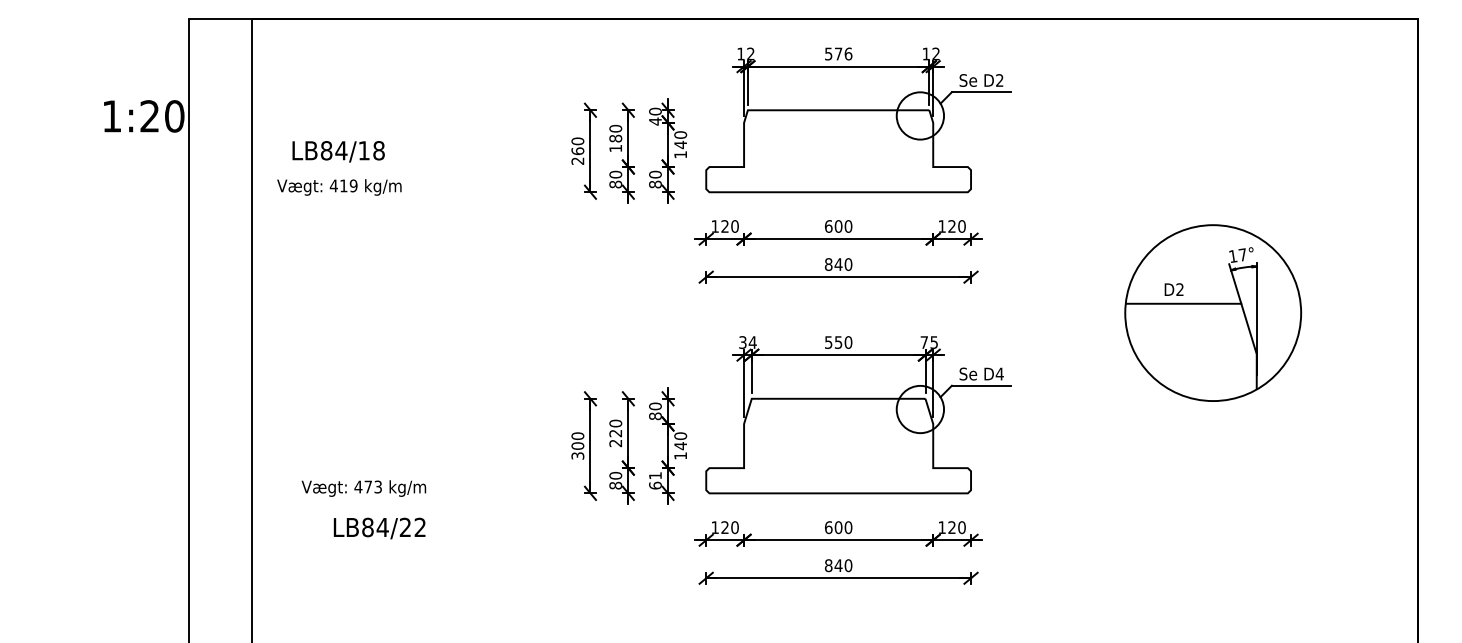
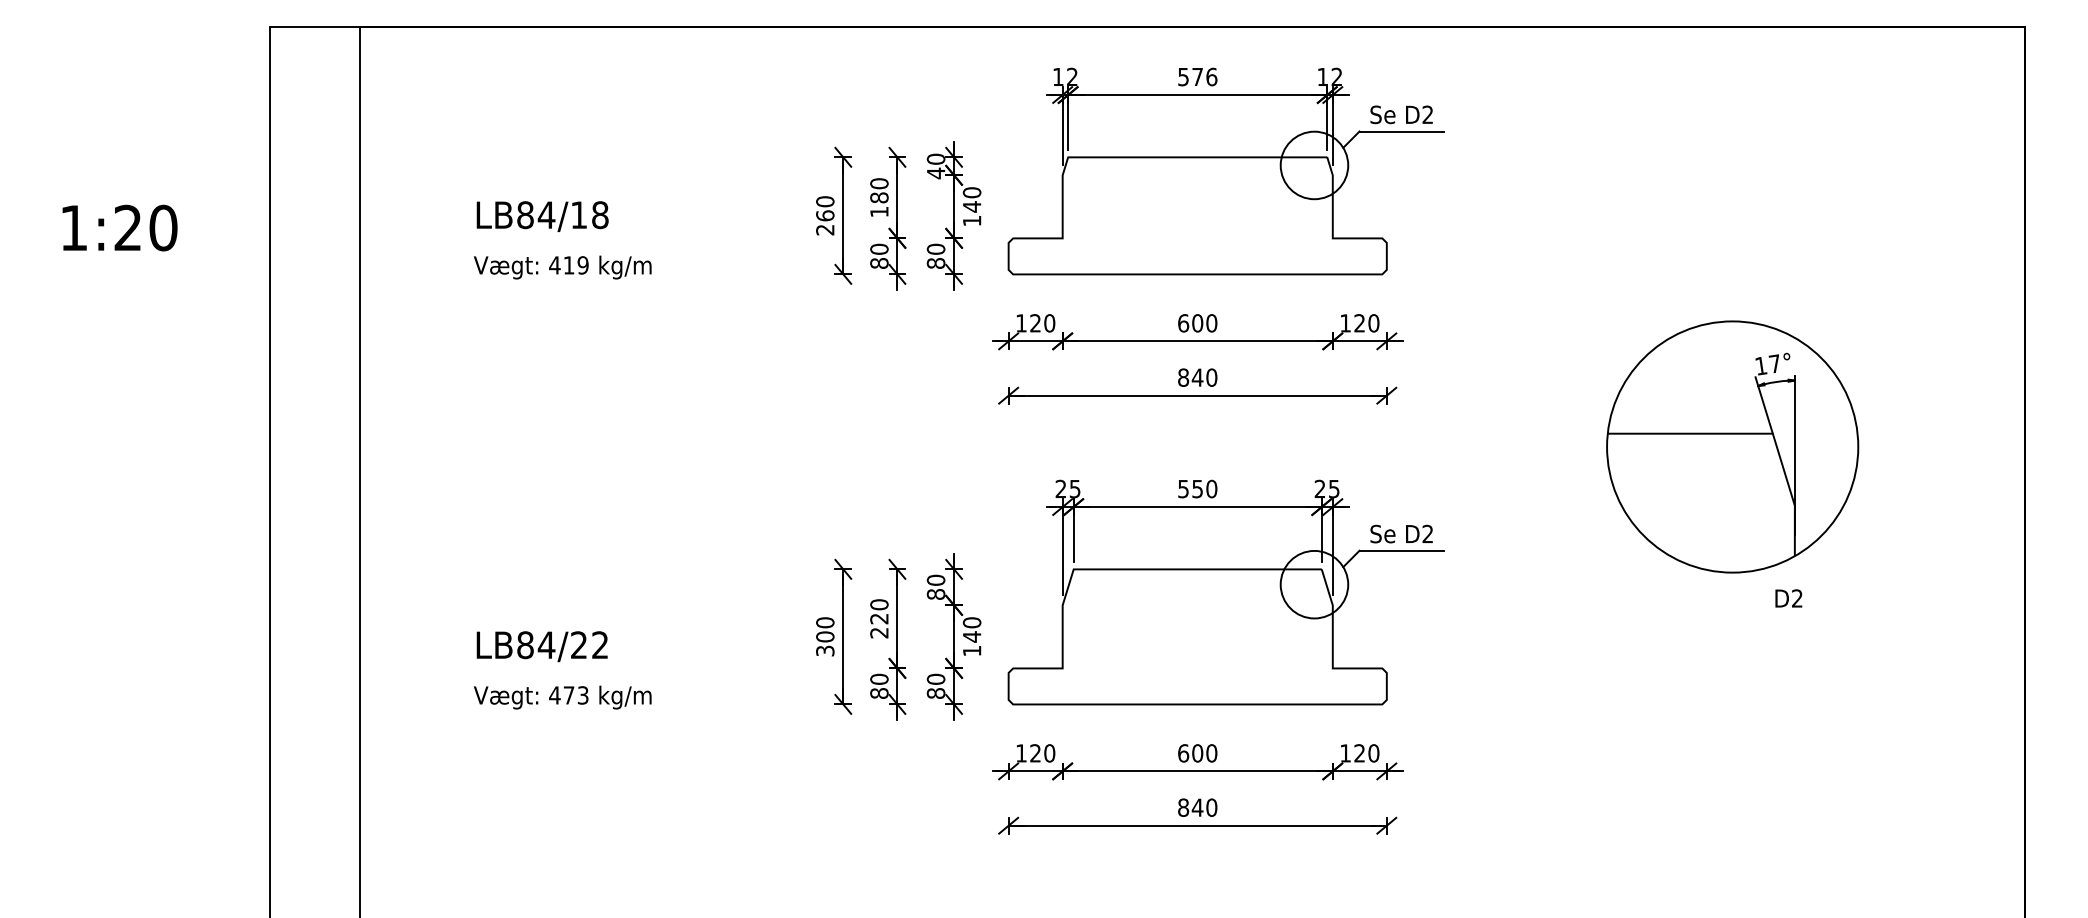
text: (143, 115) -> (119, 227), moved
text: (338, 151) -> (542, 216), moved
text: (339, 187) -> (562, 267), moved
text: (1173, 289) -> (1788, 598), moved
text: (747, 342) -> (1067, 489), 34 -> 25
text: (923, 342) -> (1319, 488), 75 -> 25
text: (999, 373) -> (1427, 533), D4 -> D2
text: (655, 480) -> (935, 685), 61 -> 80
text: (363, 488) -> (562, 697), moved
text: (379, 528) -> (541, 646), moved

